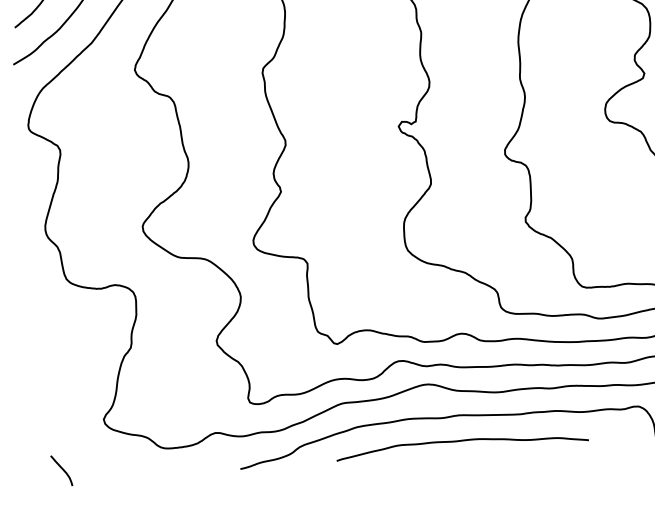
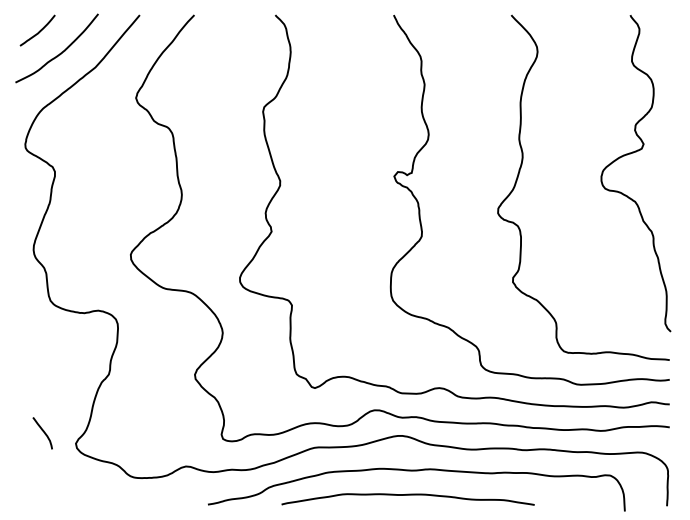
curve: (461, 441) -> (407, 495), moved
curve: (62, 469) -> (43, 432), moved

